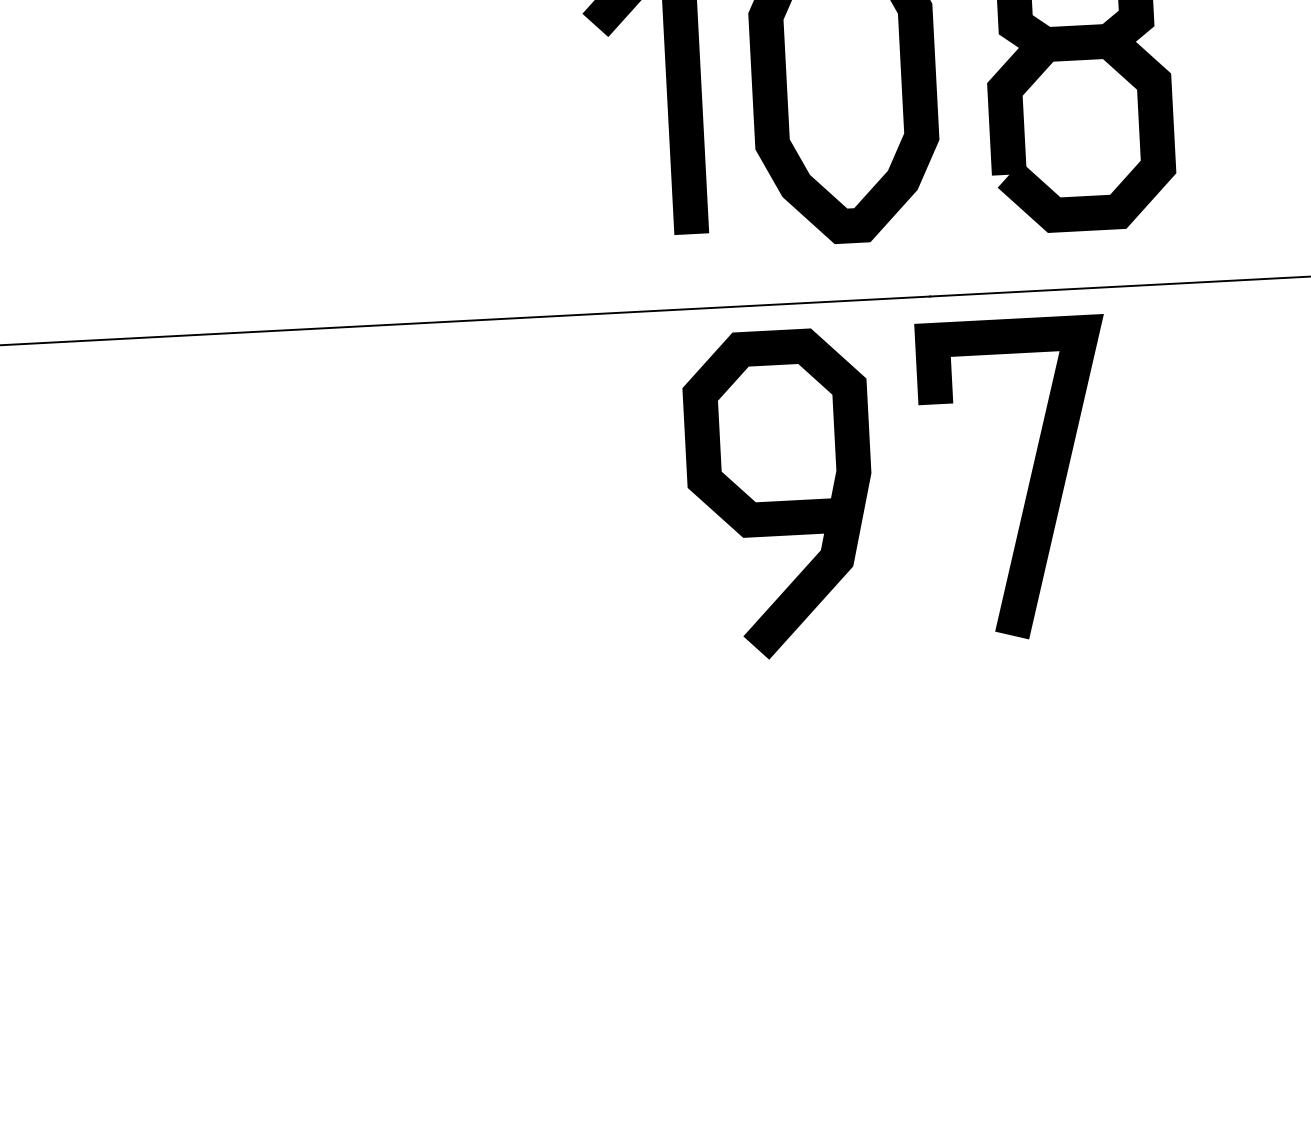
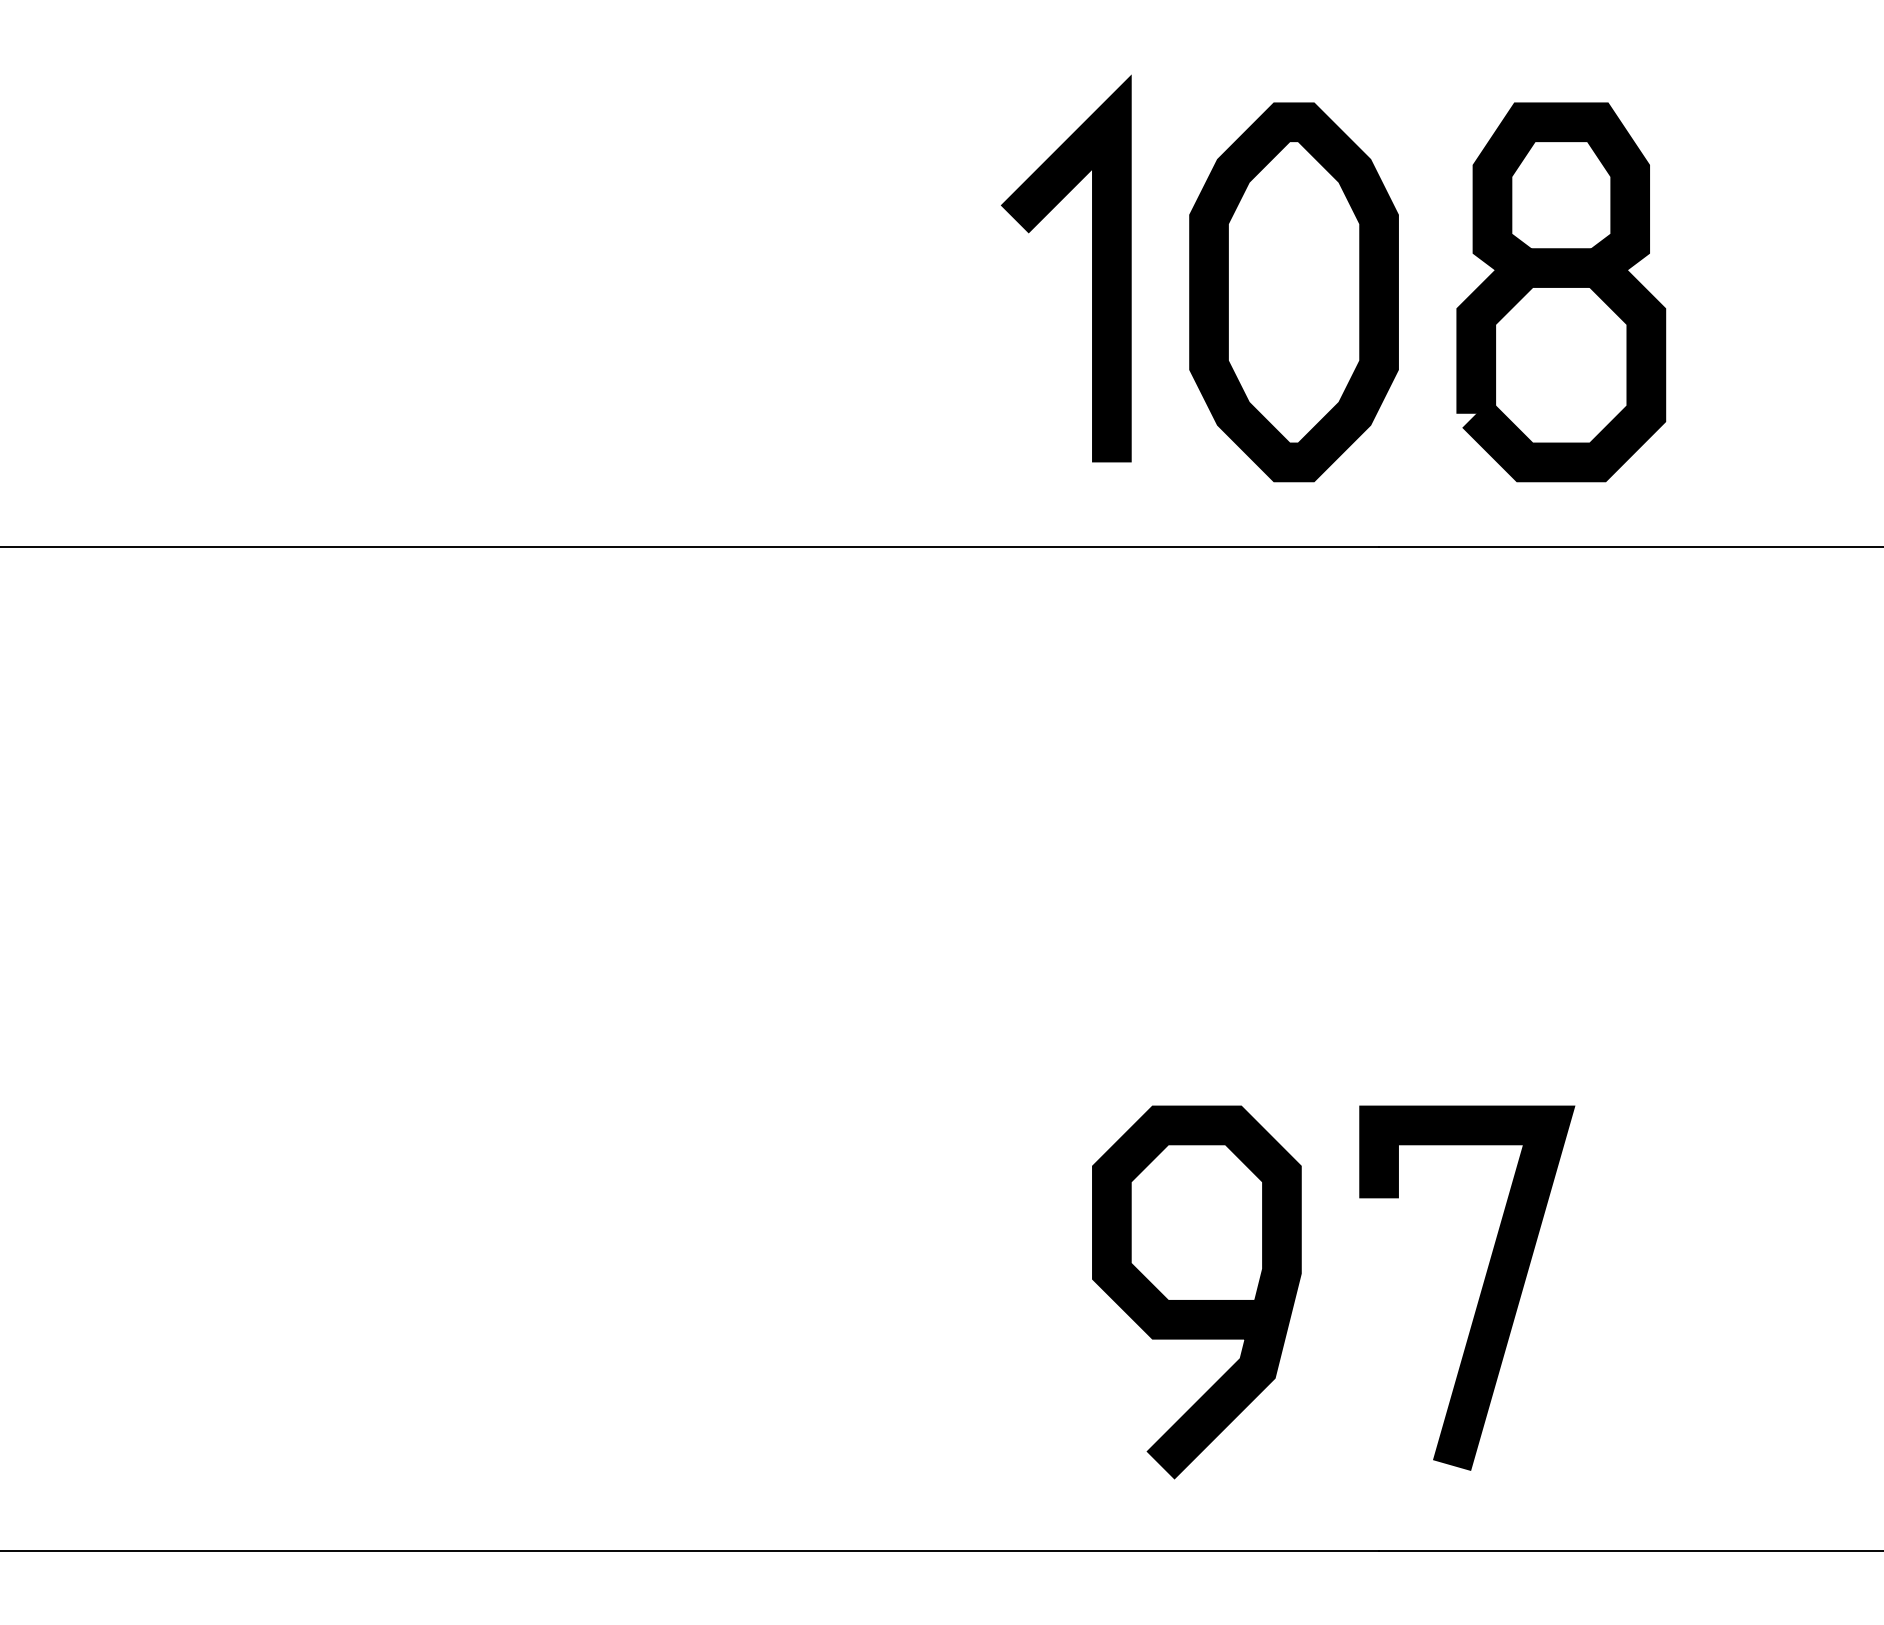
line: (1029, 482) -> (1480, 1292), moved
curve: (780, 501) -> (1196, 1300), moved

